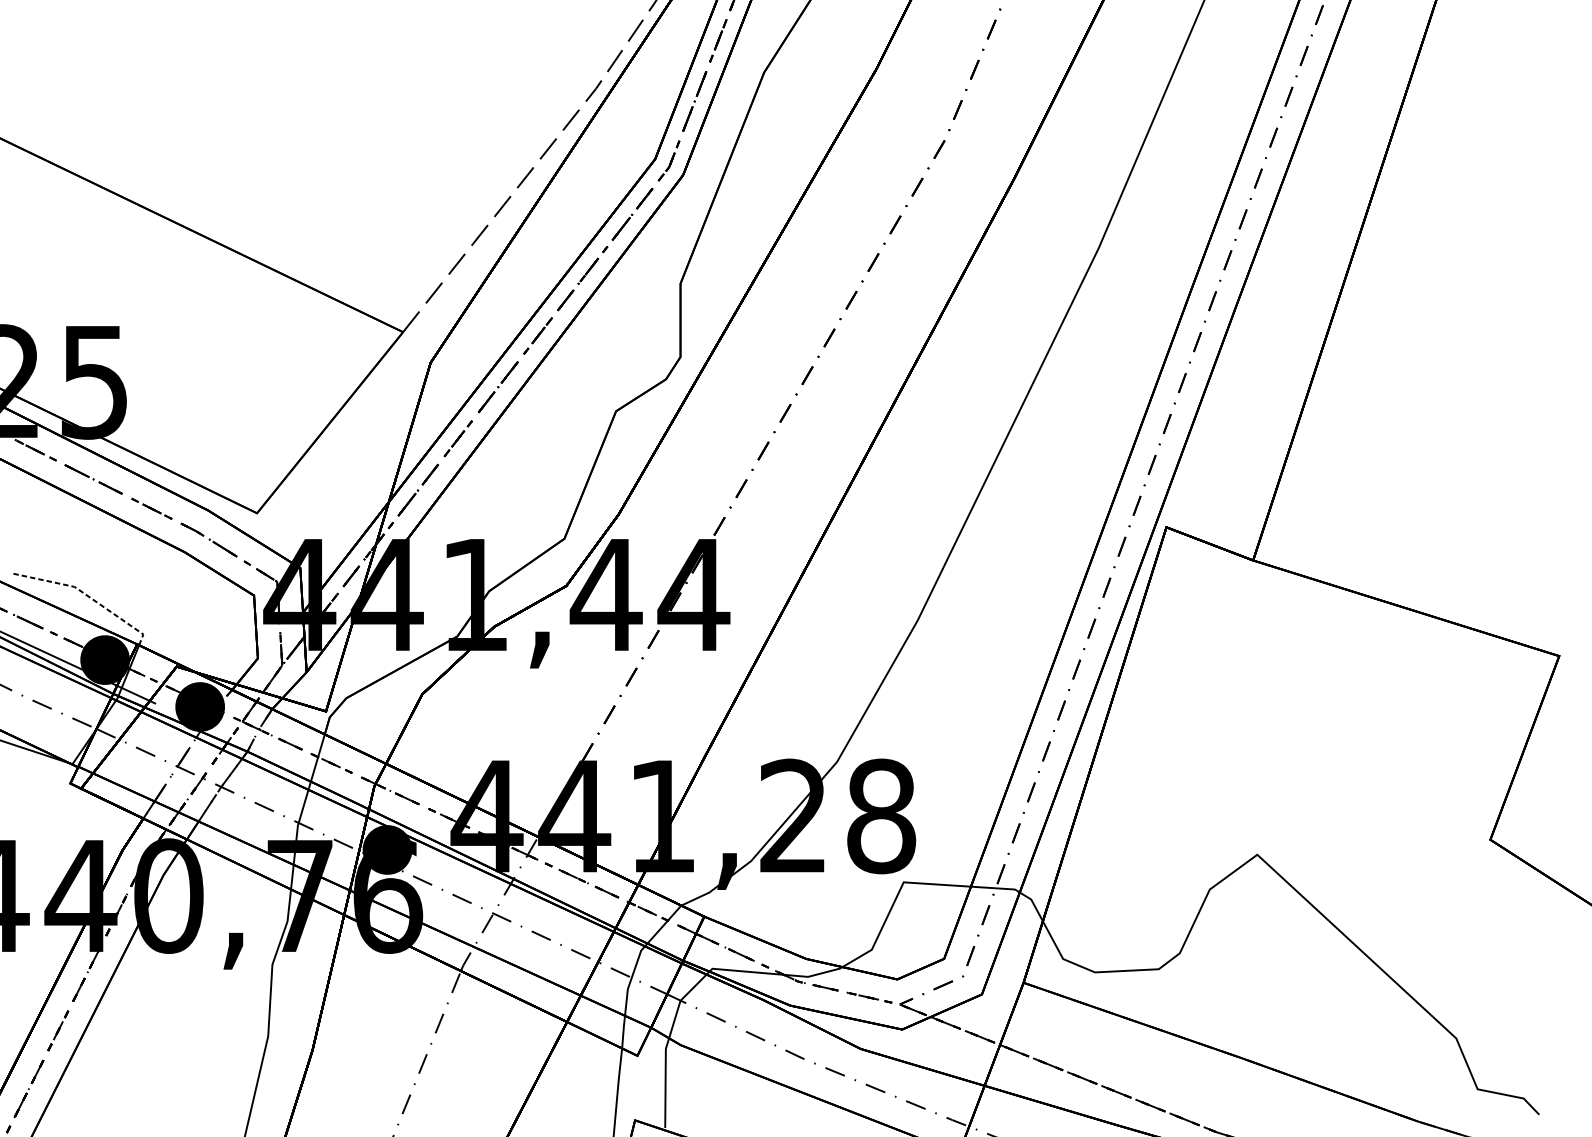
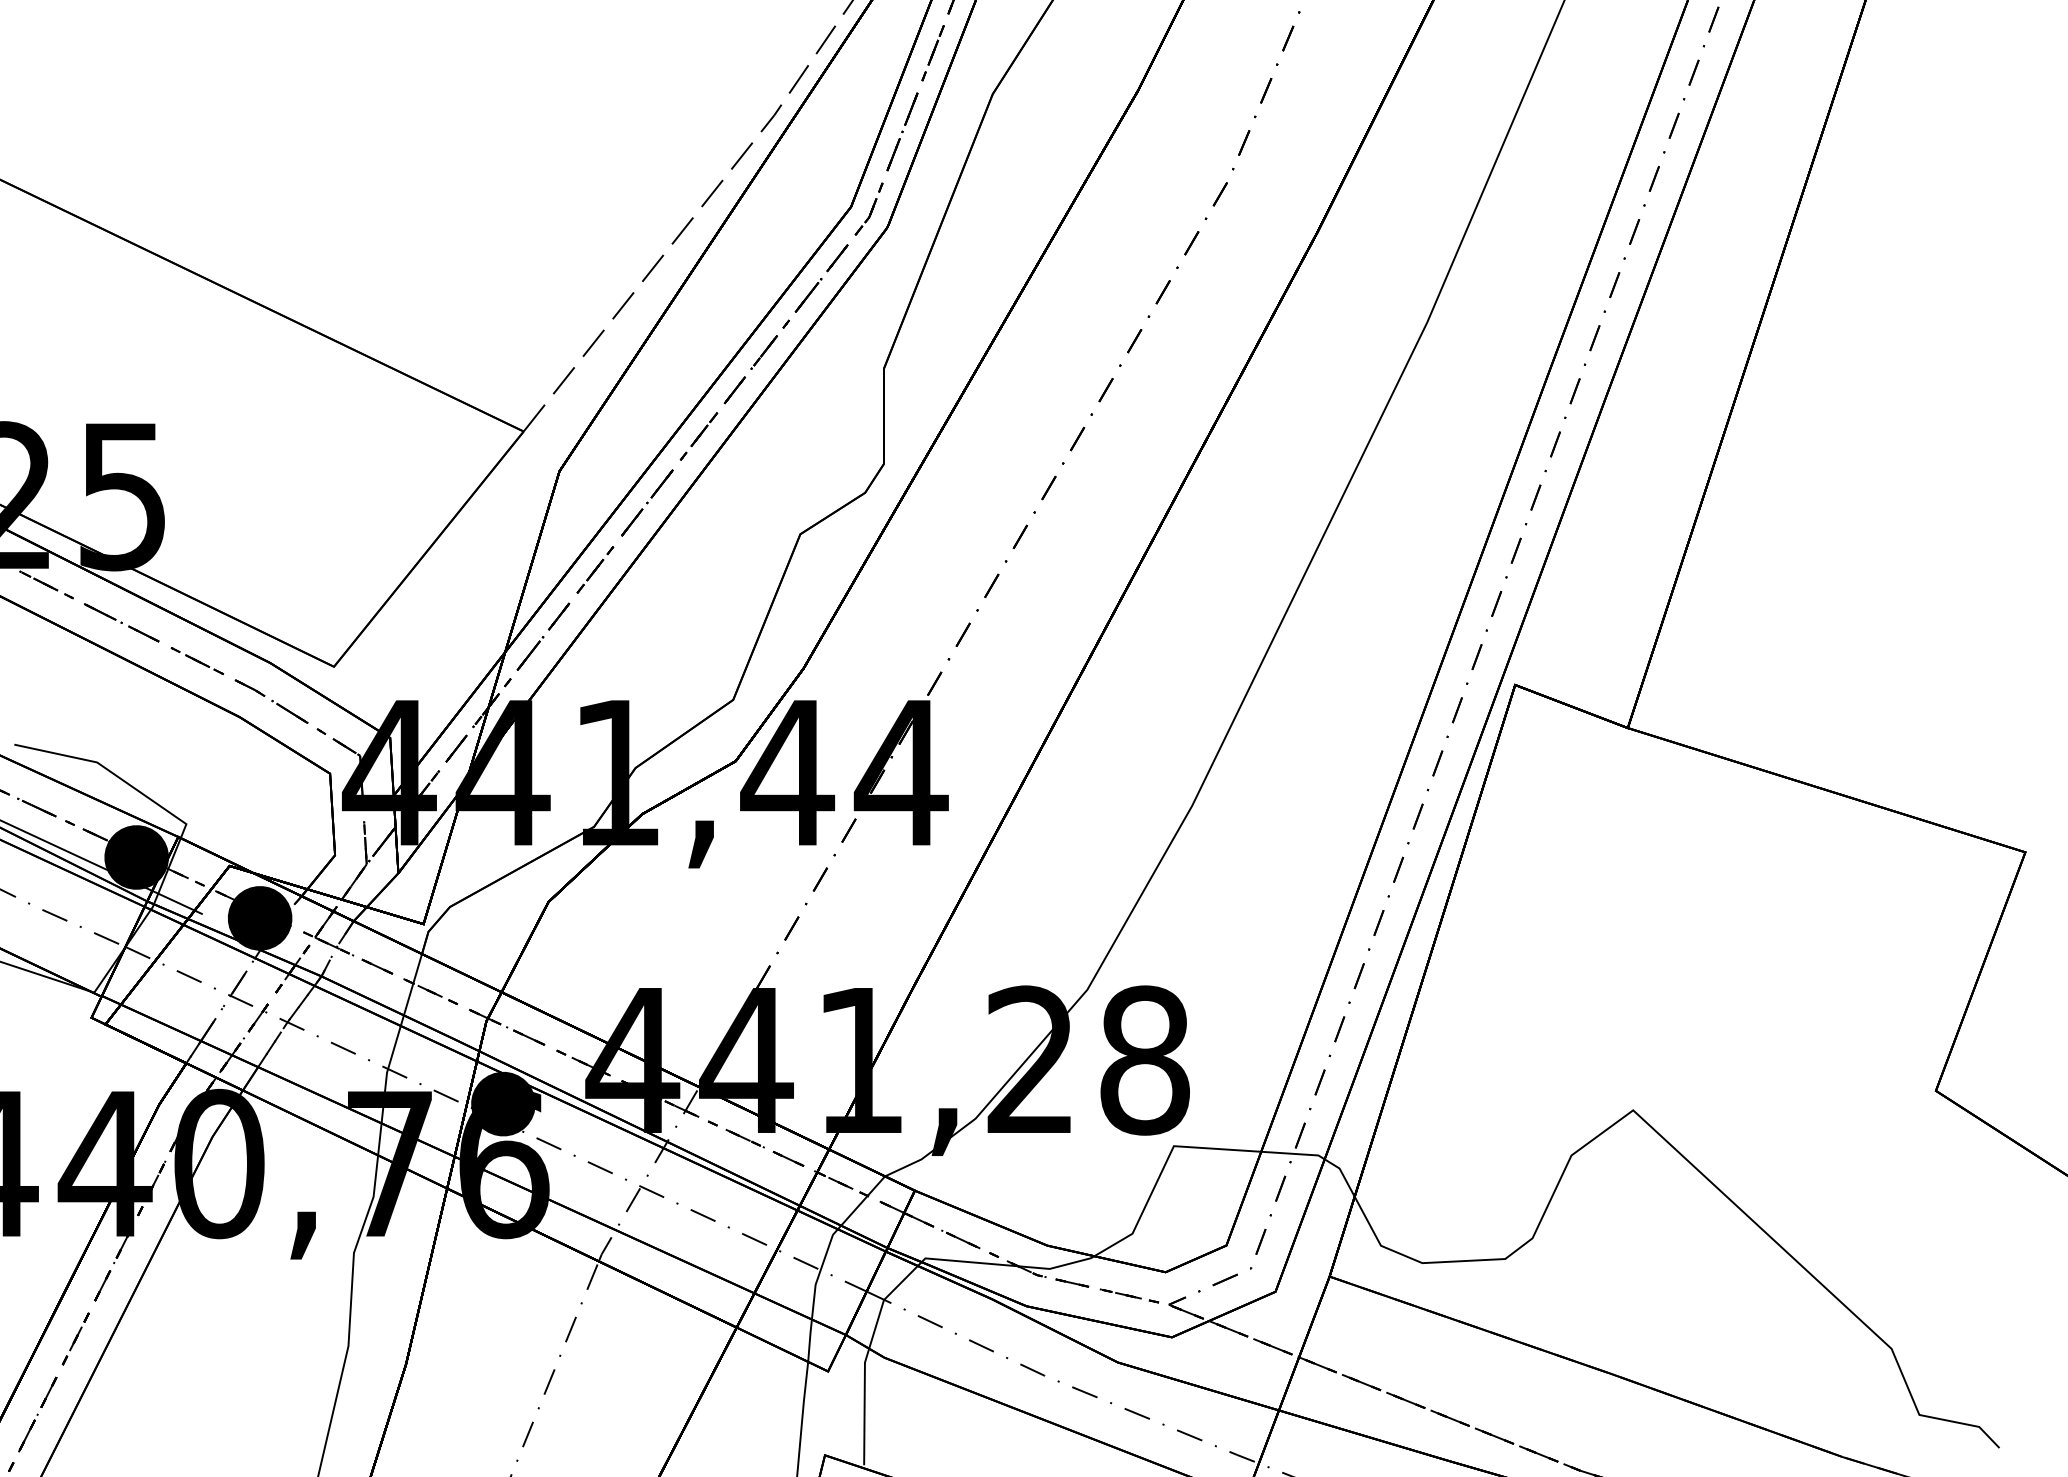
line: (87, 595) -> (113, 773), dashed -> solid

